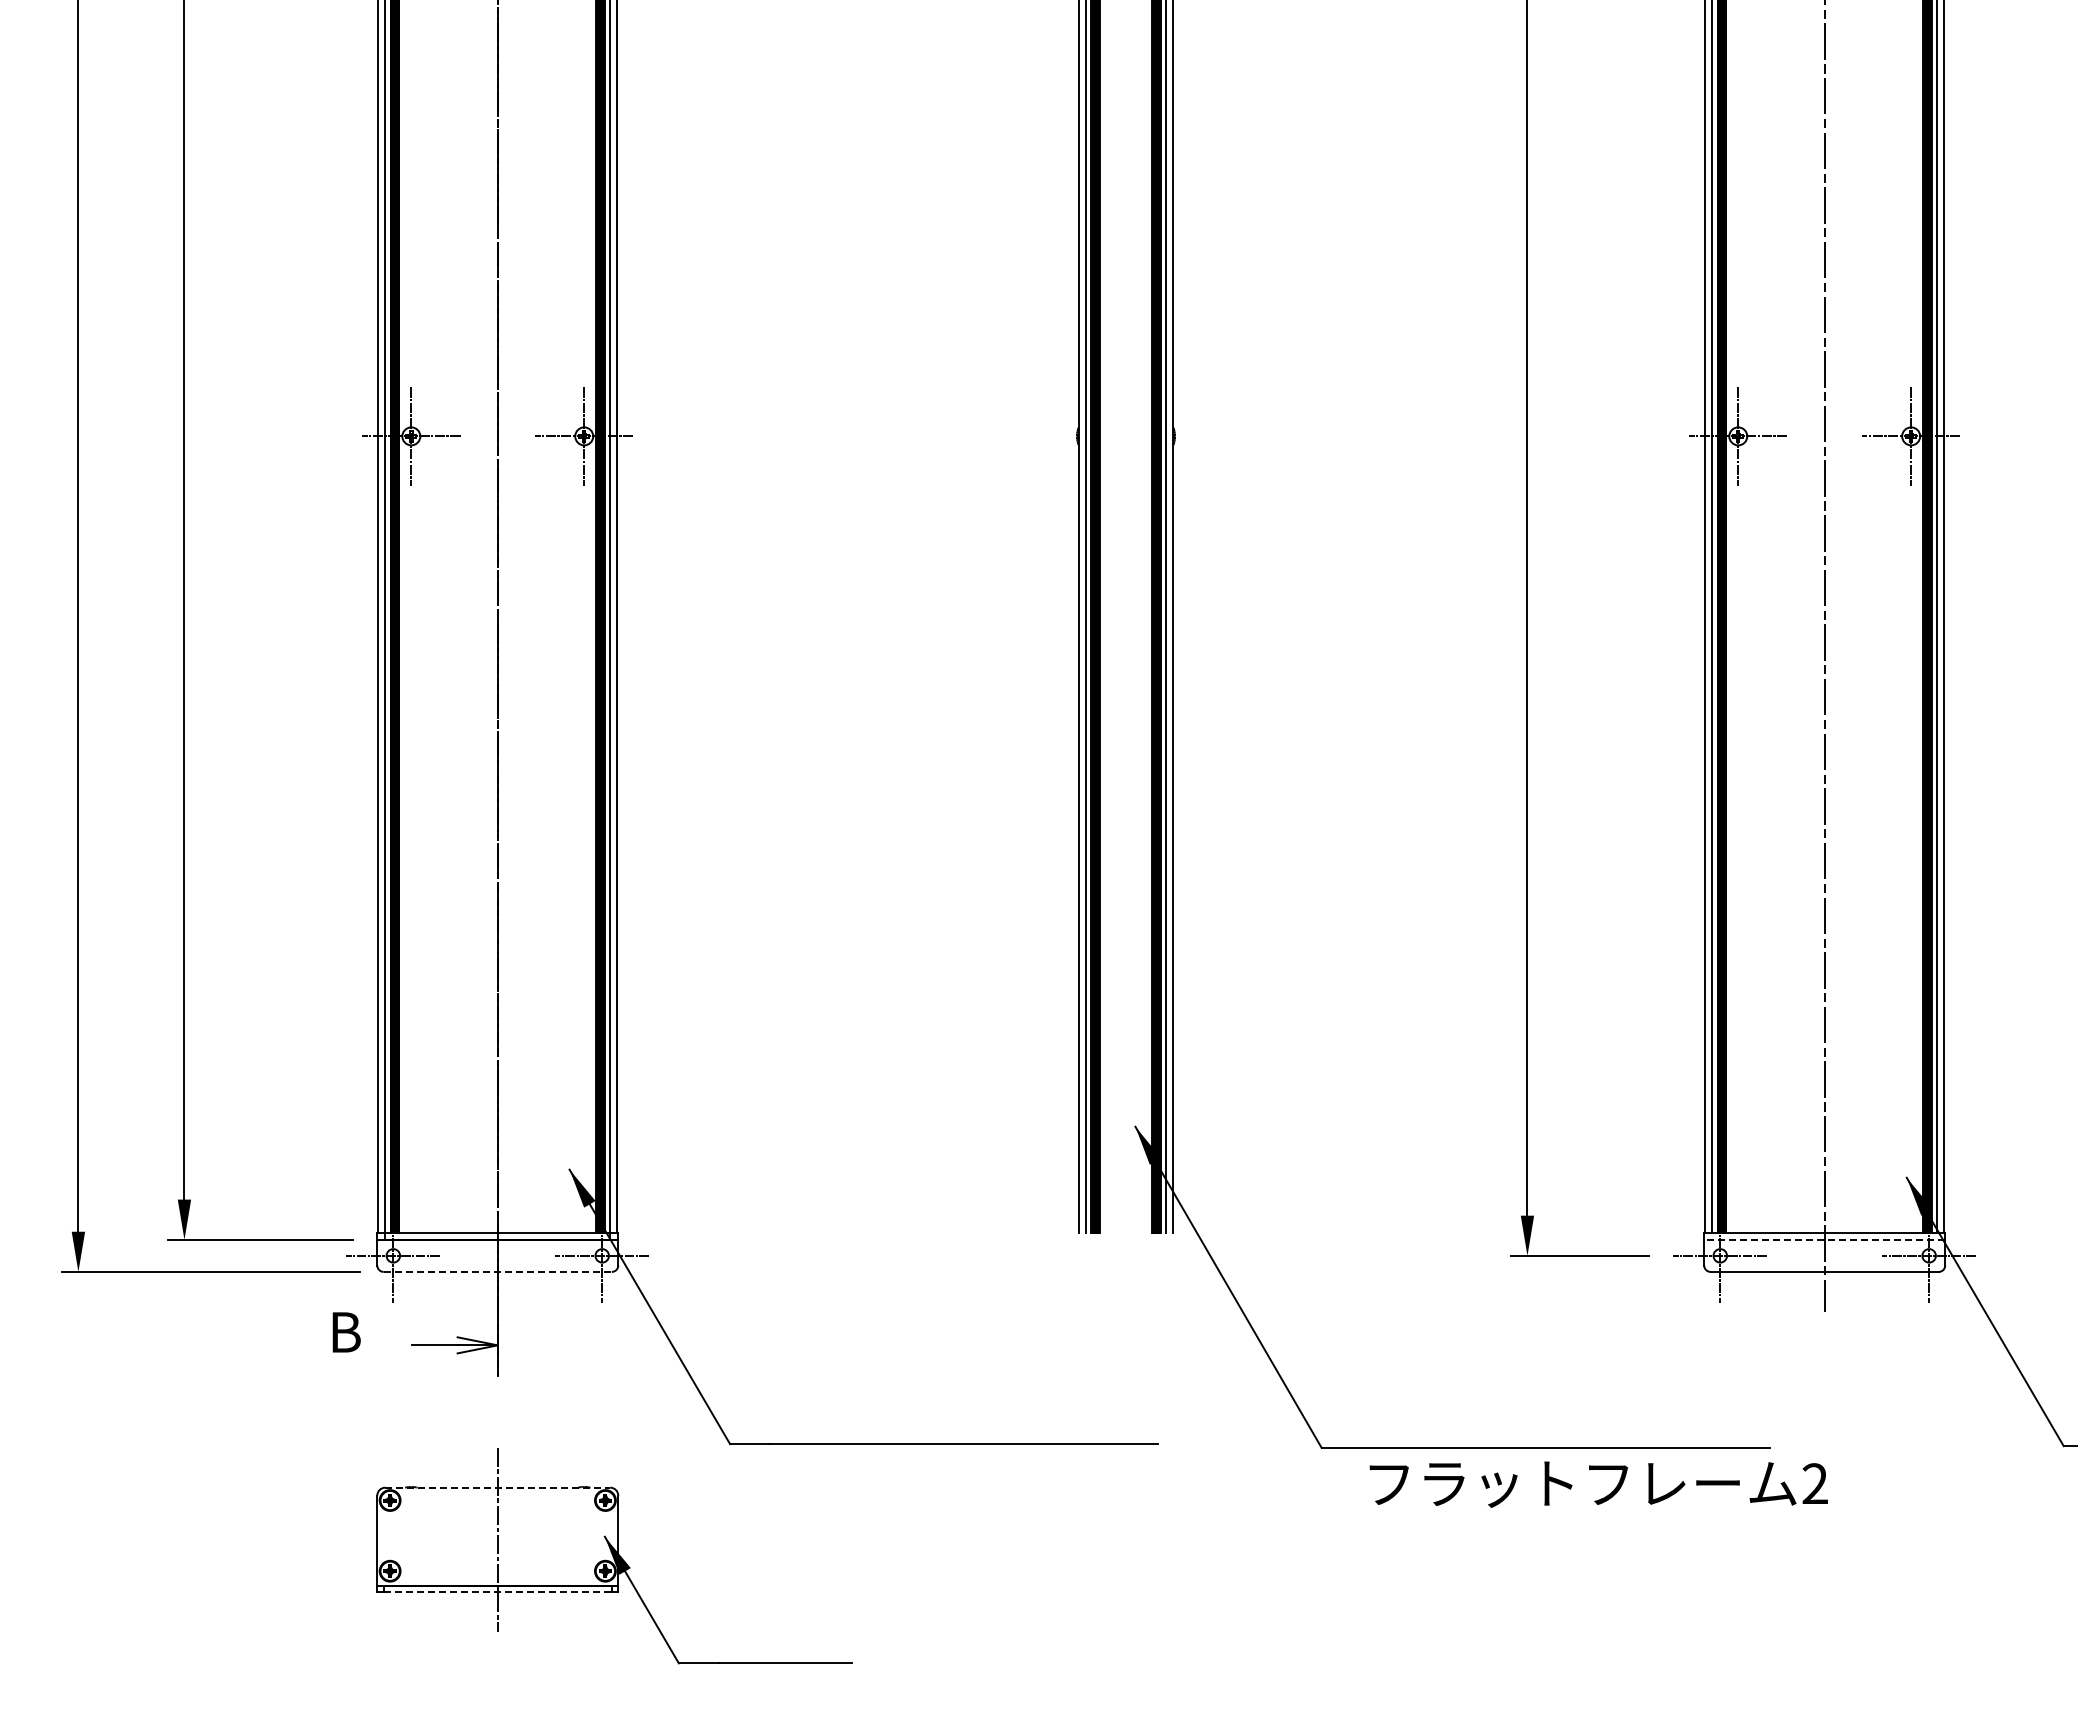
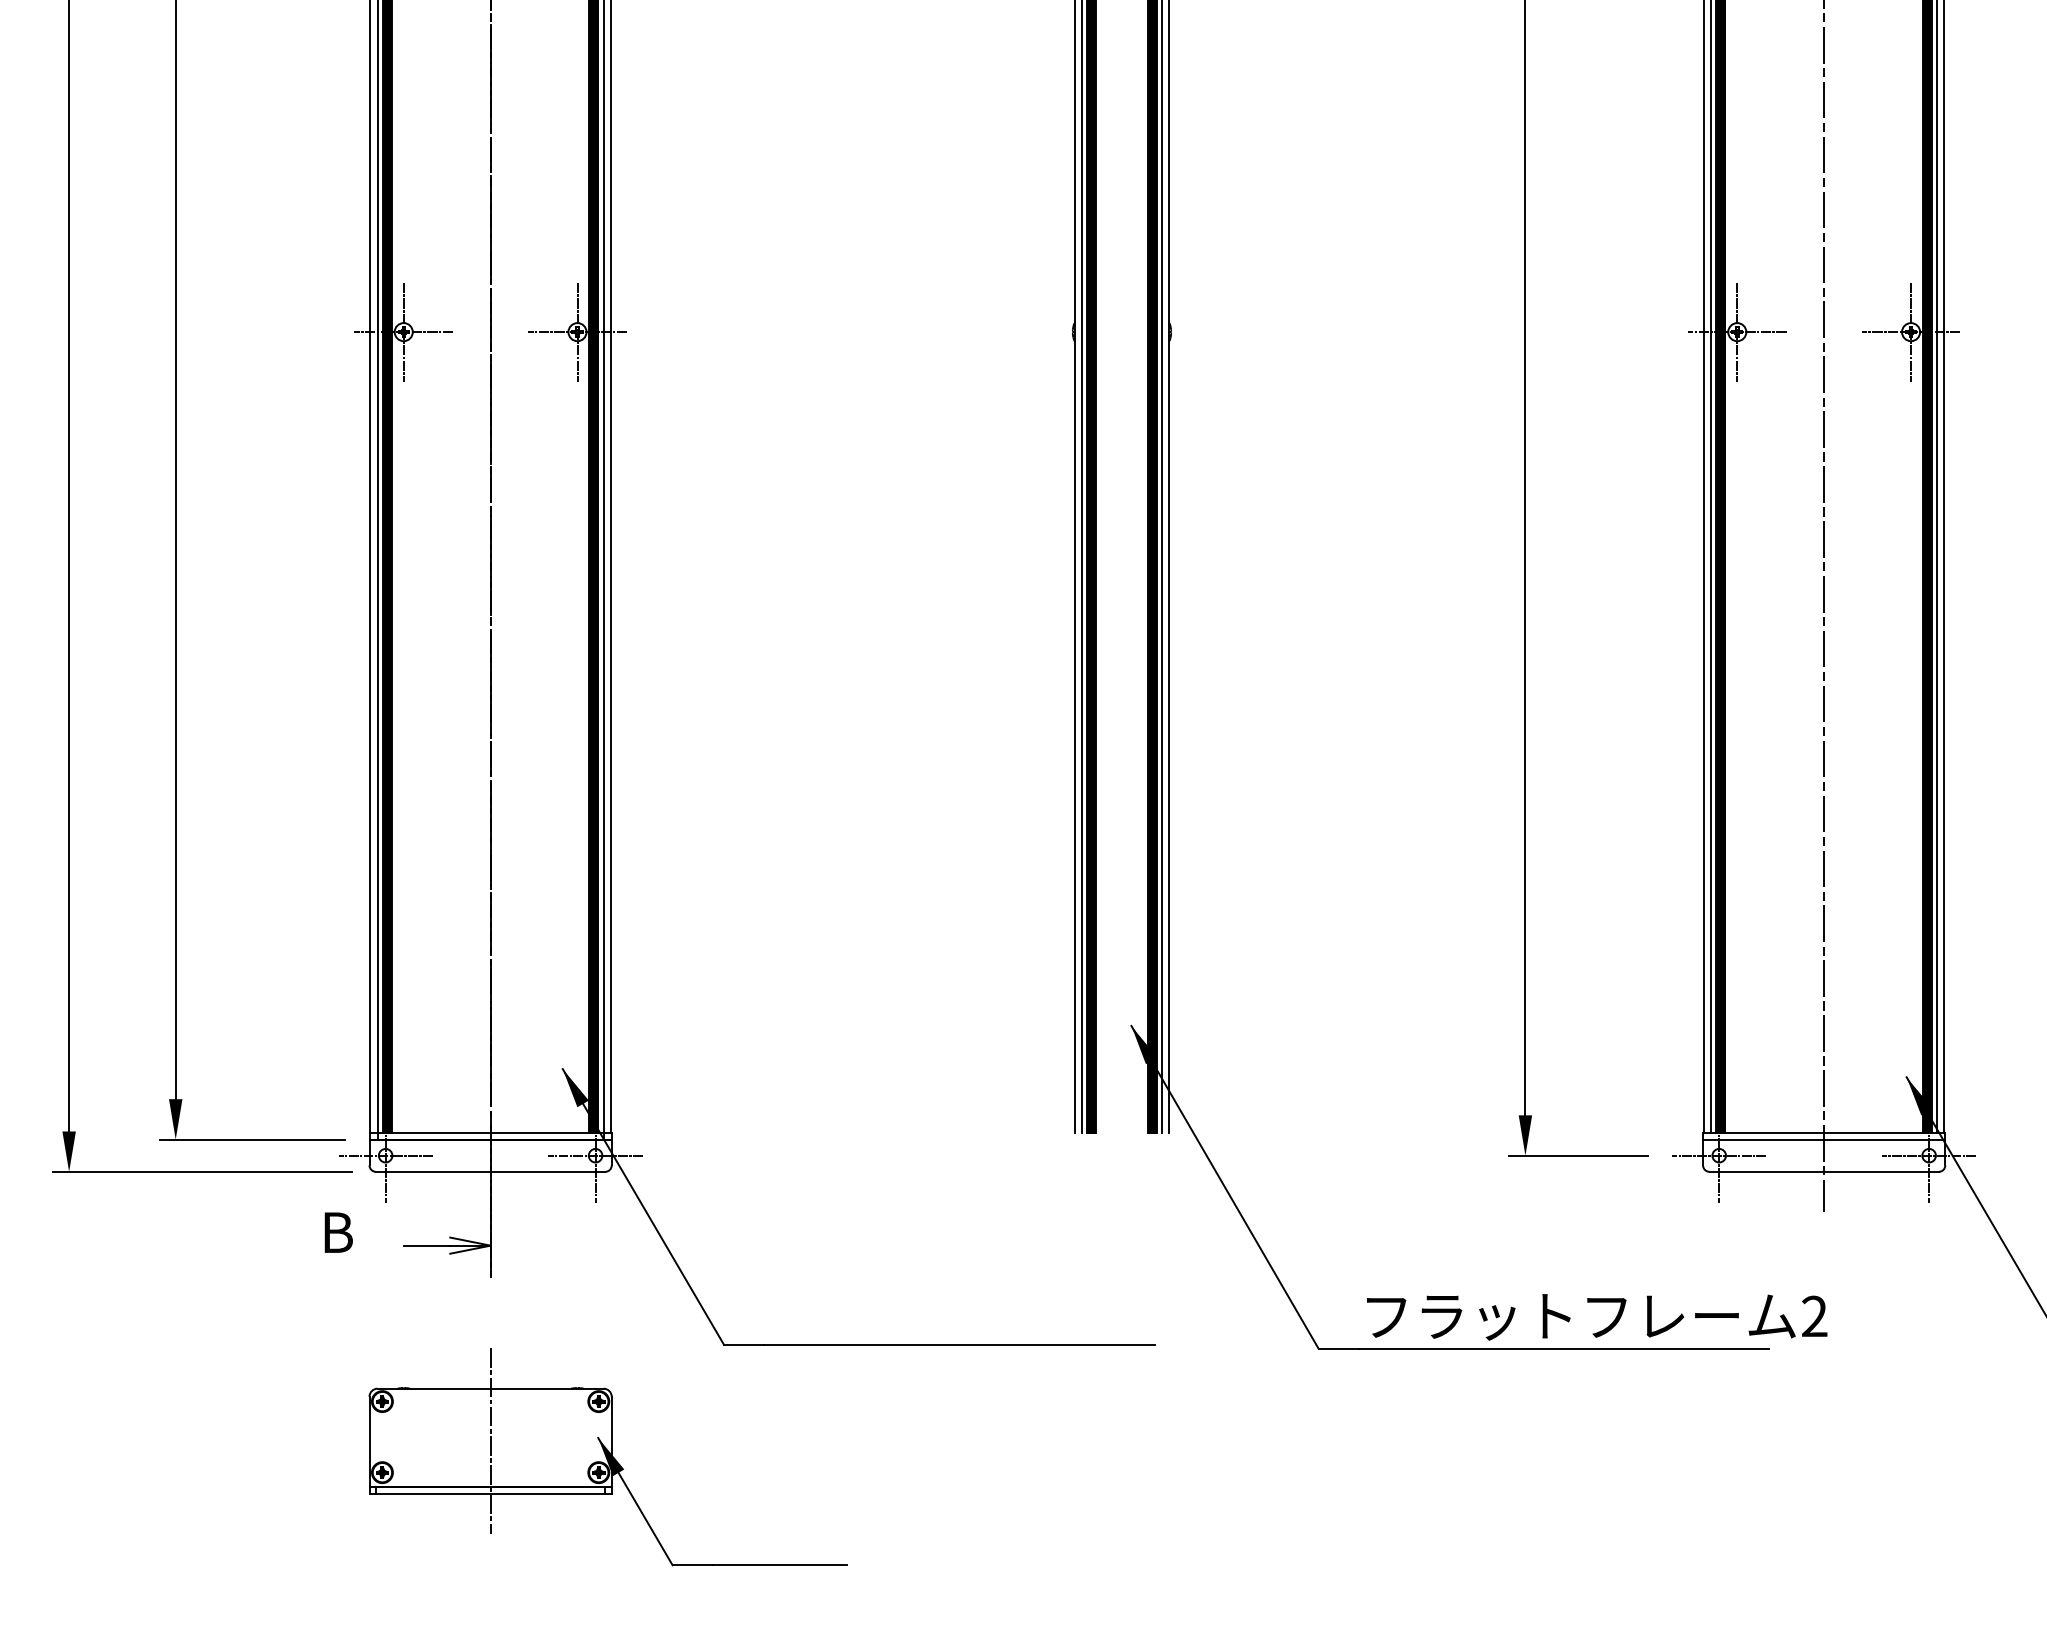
line: (1824, 1239) -> (1823, 1139), dashed -> solid
line: (498, 1271) -> (491, 1171), dashed -> solid
text: (1598, 1484) -> (1596, 1317), moved
line: (498, 1487) -> (491, 1388), dashed -> solid
line: (498, 1592) -> (491, 1494), dashed -> solid

